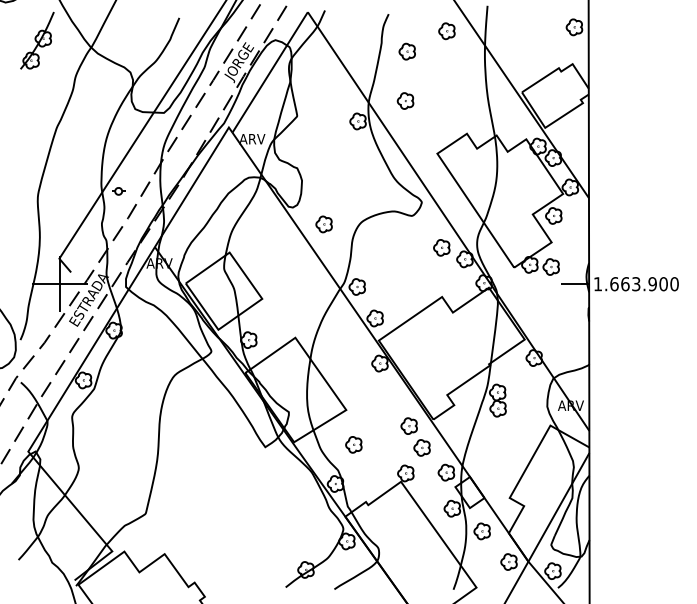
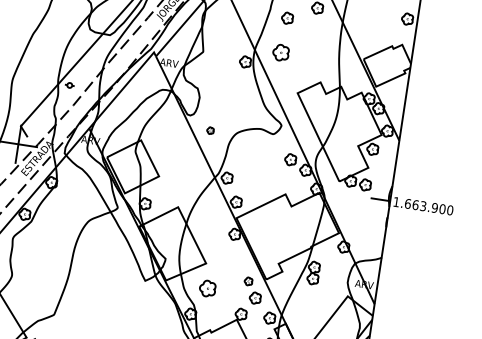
part: (405, 100) -> (280, 52), size x1.4
part: (323, 224) -> (210, 130), size x0.6
part: (408, 425) -> (248, 281), size x0.7
part: (353, 444) -> (207, 288), size x1.4

